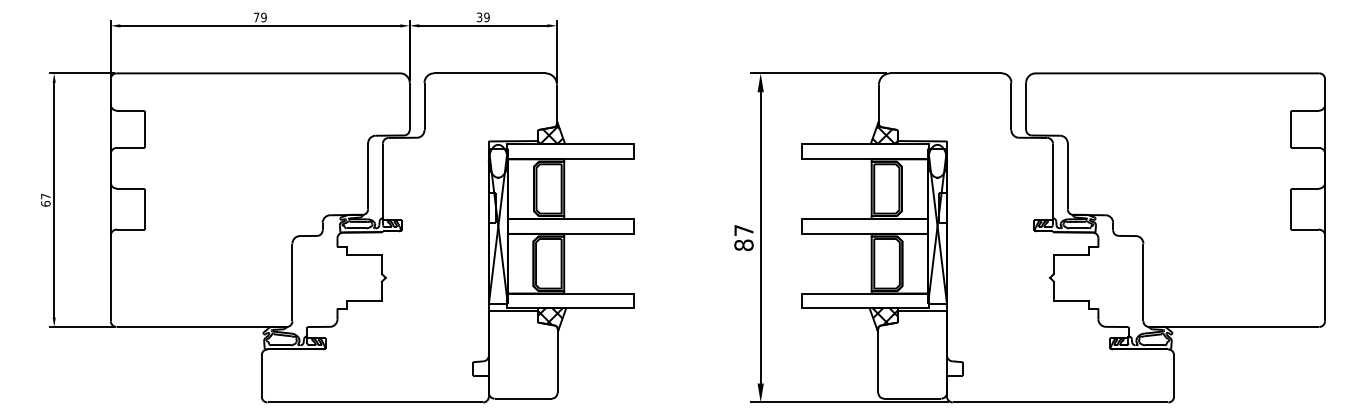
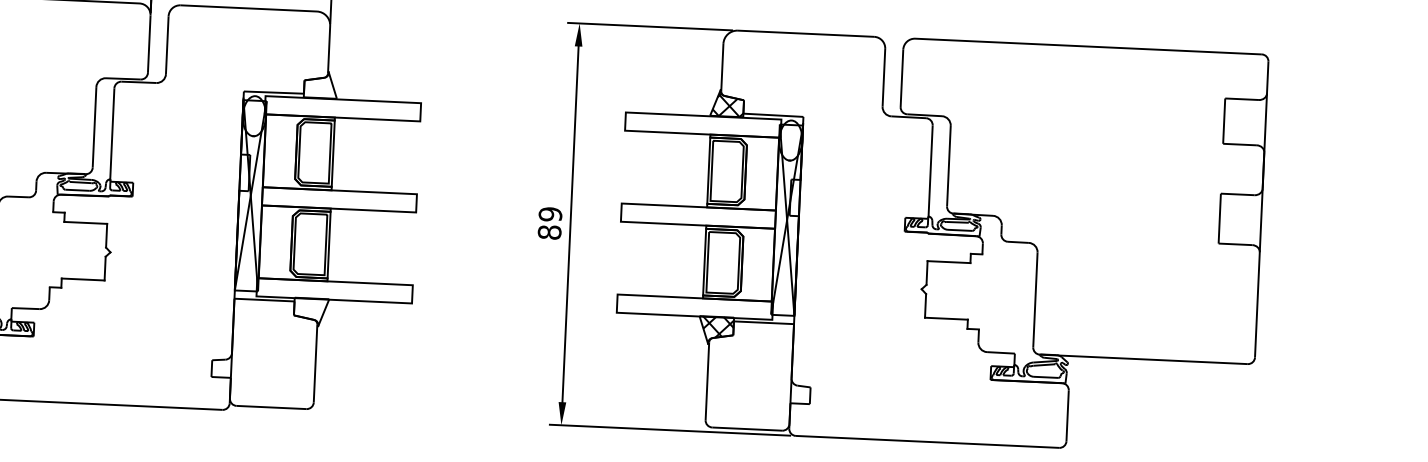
hatch: (550, 134) -> (319, 86), removed
text: (743, 230) -> (549, 214), 87 -> 89
hatch: (550, 319) -> (309, 312), removed

